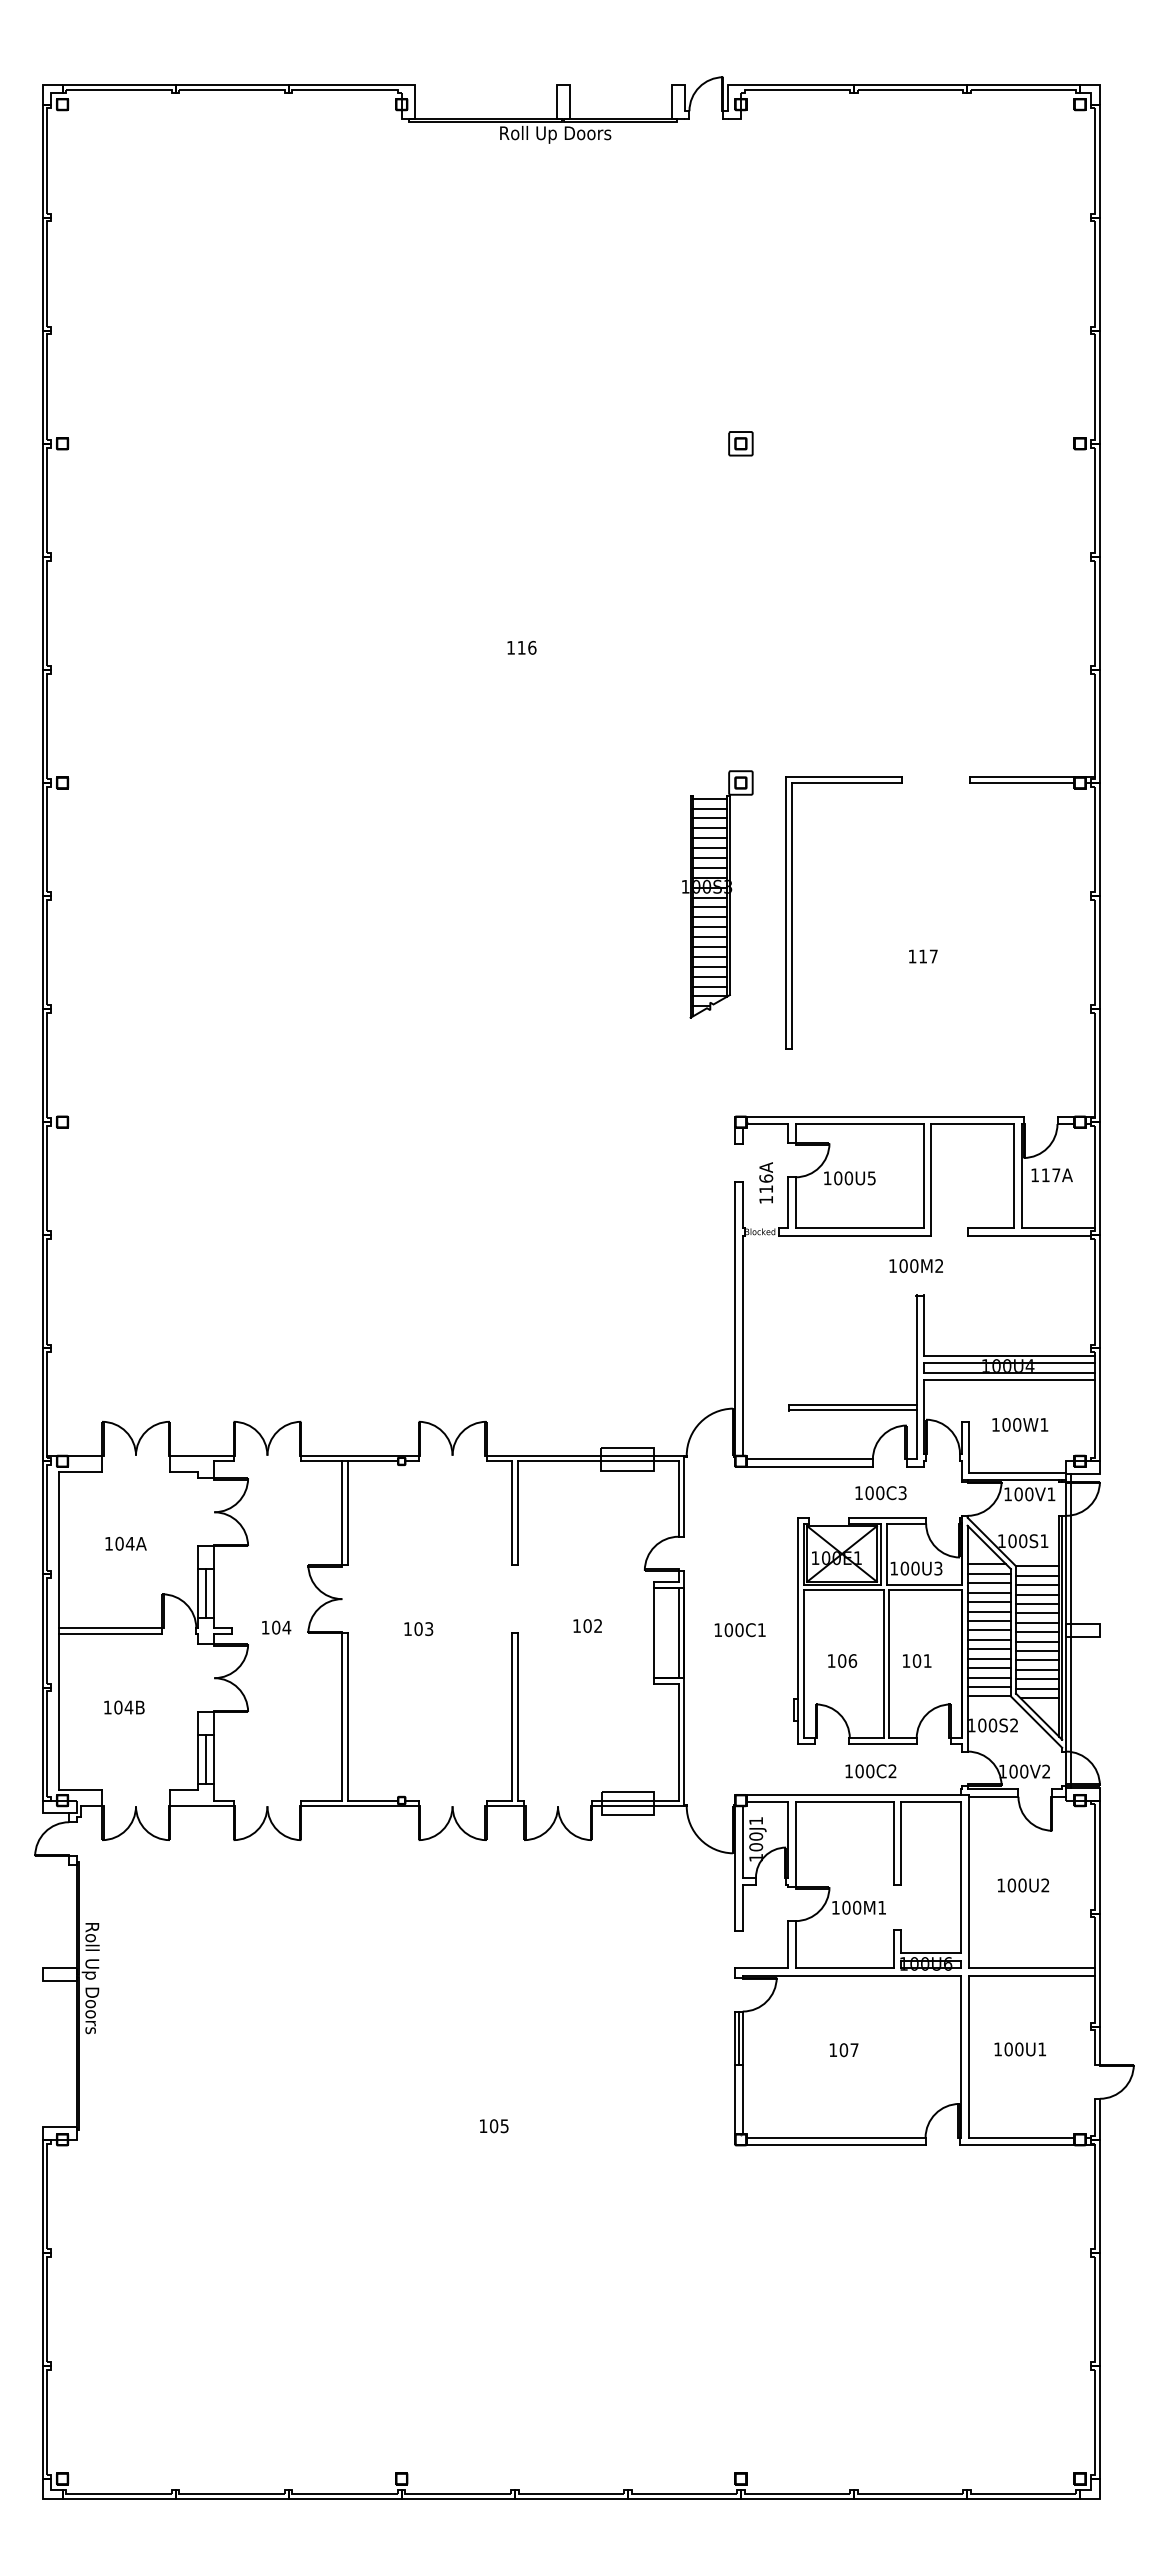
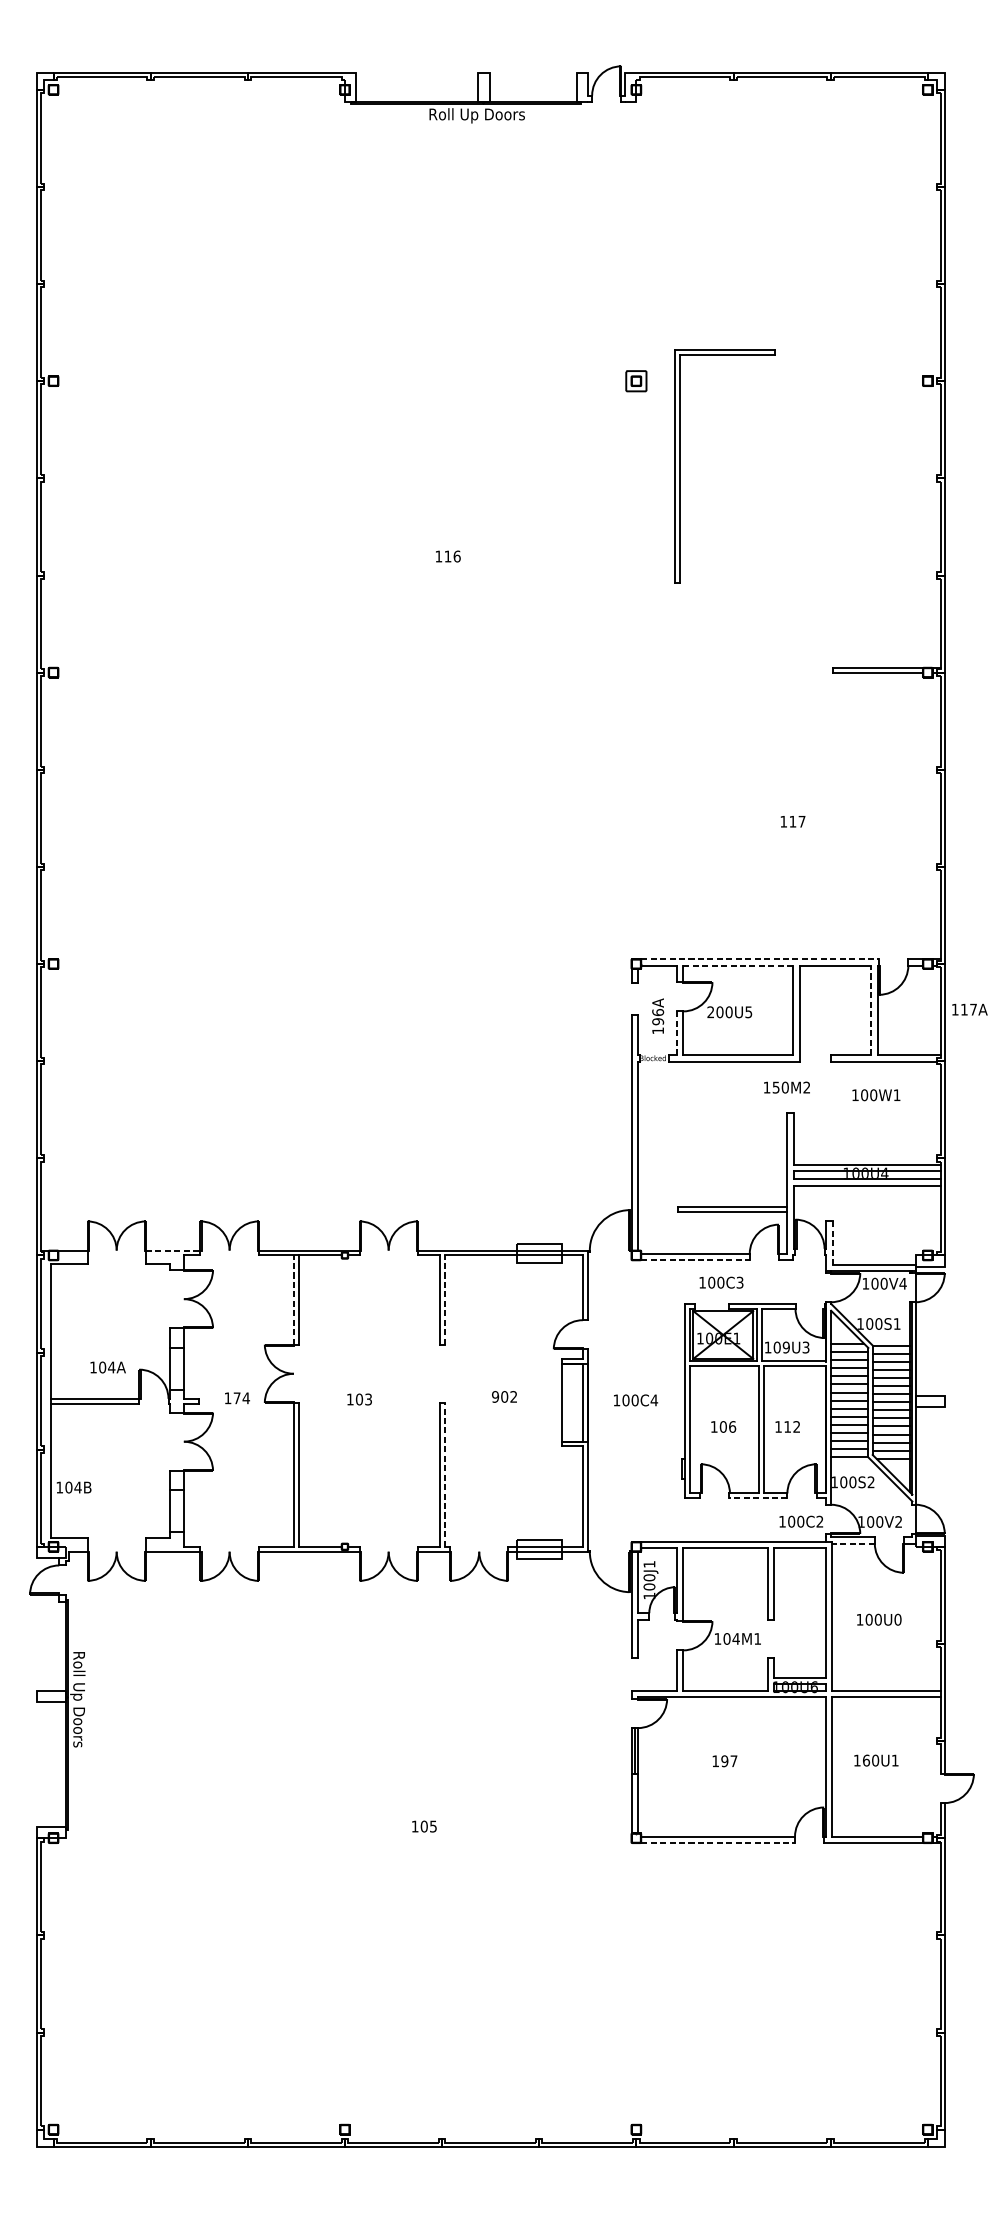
part: (717, 894) -> (616, 768), removed
part: (792, 912) -> (680, 466), moved
line: (885, 1116) -> (760, 959), solid -> dashed
line: (860, 1124) -> (739, 966), solid -> dashed
text: (1051, 1174) -> (969, 1008), moved
line: (1014, 1175) -> (871, 1009), solid -> dashed
text: (827, 1177) -> (710, 1011), 100U5 -> 200U5
text: (766, 1189) -> (658, 1021), 116A -> 196A
line: (788, 1202) -> (677, 1033), solid -> dashed
text: (903, 1265) -> (776, 1087), 100M2 -> 150M2
text: (1020, 1424) -> (876, 1094), moved
line: (969, 1446) -> (832, 1242), solid -> dashed
line: (201, 1455) -> (172, 1250), solid -> dashed
line: (810, 1467) -> (696, 1260), solid -> dashed
text: (880, 1493) -> (721, 1283), moved
text: (1051, 1494) -> (903, 1283), 100V1 -> 100V4
line: (342, 1513) -> (294, 1300), solid -> dashed
line: (517, 1513) -> (444, 1300), solid -> dashed
text: (125, 1543) -> (107, 1367), moved
text: (915, 1568) -> (786, 1347), 100U3 -> 109U3
line: (206, 1592) -> (177, 1368), removed
text: (576, 1625) -> (495, 1396), 102 -> 902
text: (276, 1627) -> (237, 1398), 104 -> 174
text: (761, 1629) -> (654, 1399), 100C1 -> 100C4
line: (1070, 1630) -> (919, 1400), removed
text: (921, 1660) -> (791, 1426), 101 -> 112
text: (124, 1707) -> (74, 1487), moved
line: (517, 1716) -> (444, 1474), solid -> dashed
line: (882, 1744) -> (758, 1498), solid -> dashed
line: (206, 1758) -> (177, 1510), removed
text: (870, 1771) -> (800, 1521), moved
line: (993, 1796) -> (853, 1543), solid -> dashed
text: (1045, 1885) -> (898, 1619), 100U2 -> 100U0
text: (856, 1907) -> (735, 1638), 100M1 -> 104M1
text: (1008, 2048) -> (866, 1759), 100U1 -> 160U1
text: (843, 2050) -> (724, 1761), 107 -> 197
line: (836, 2145) -> (718, 1843), solid -> dashed

